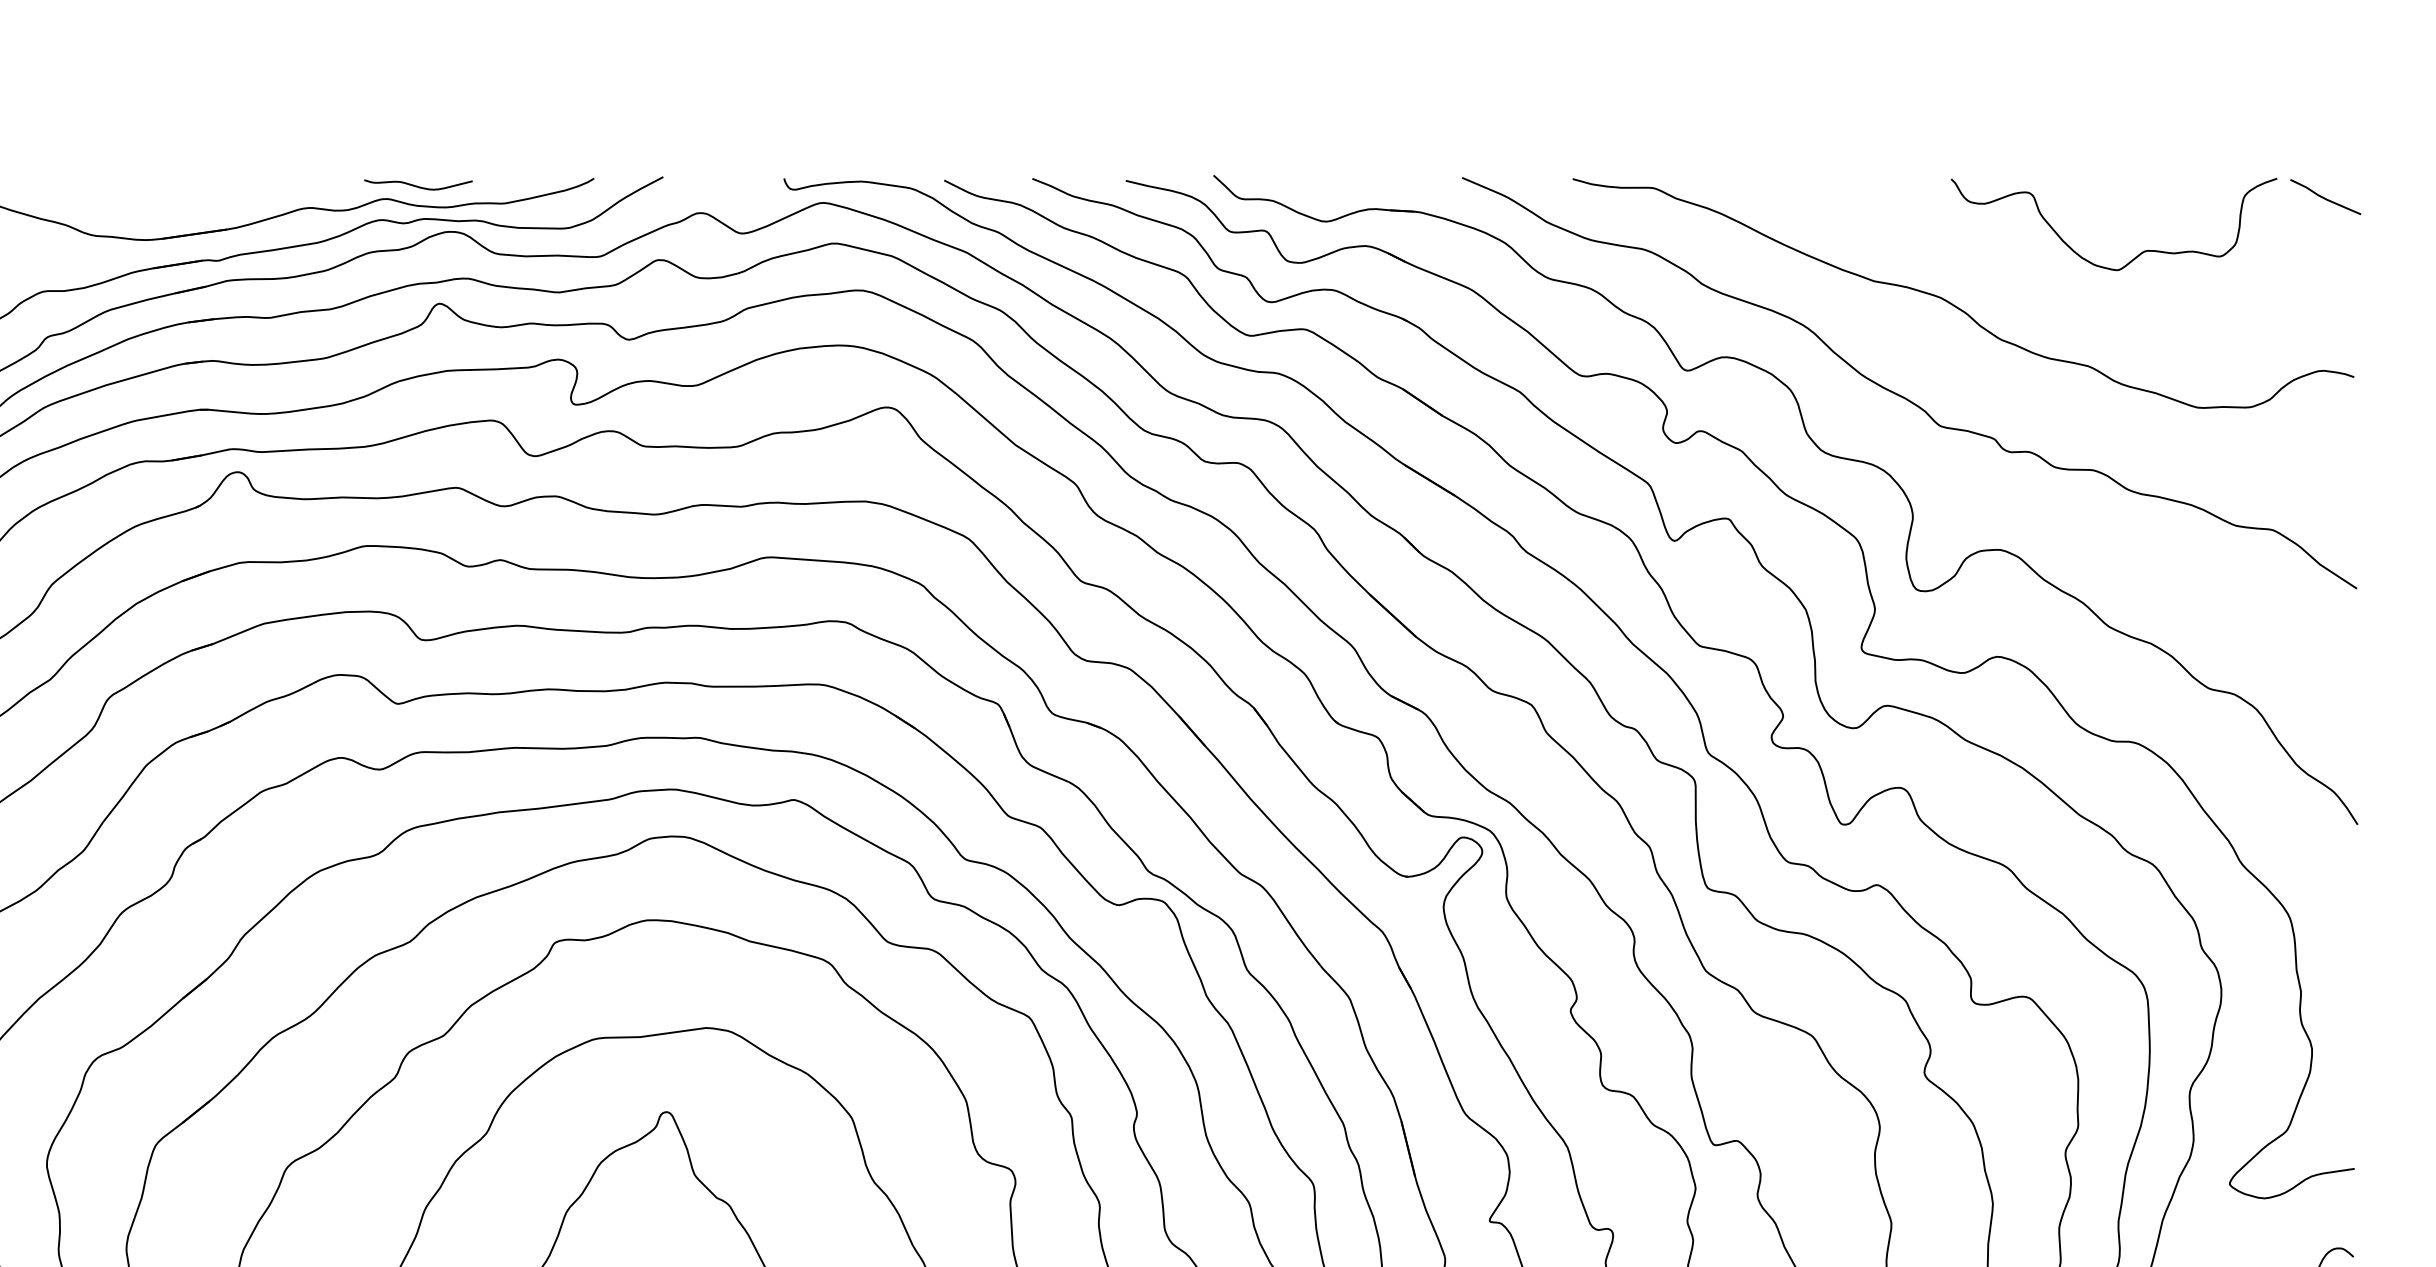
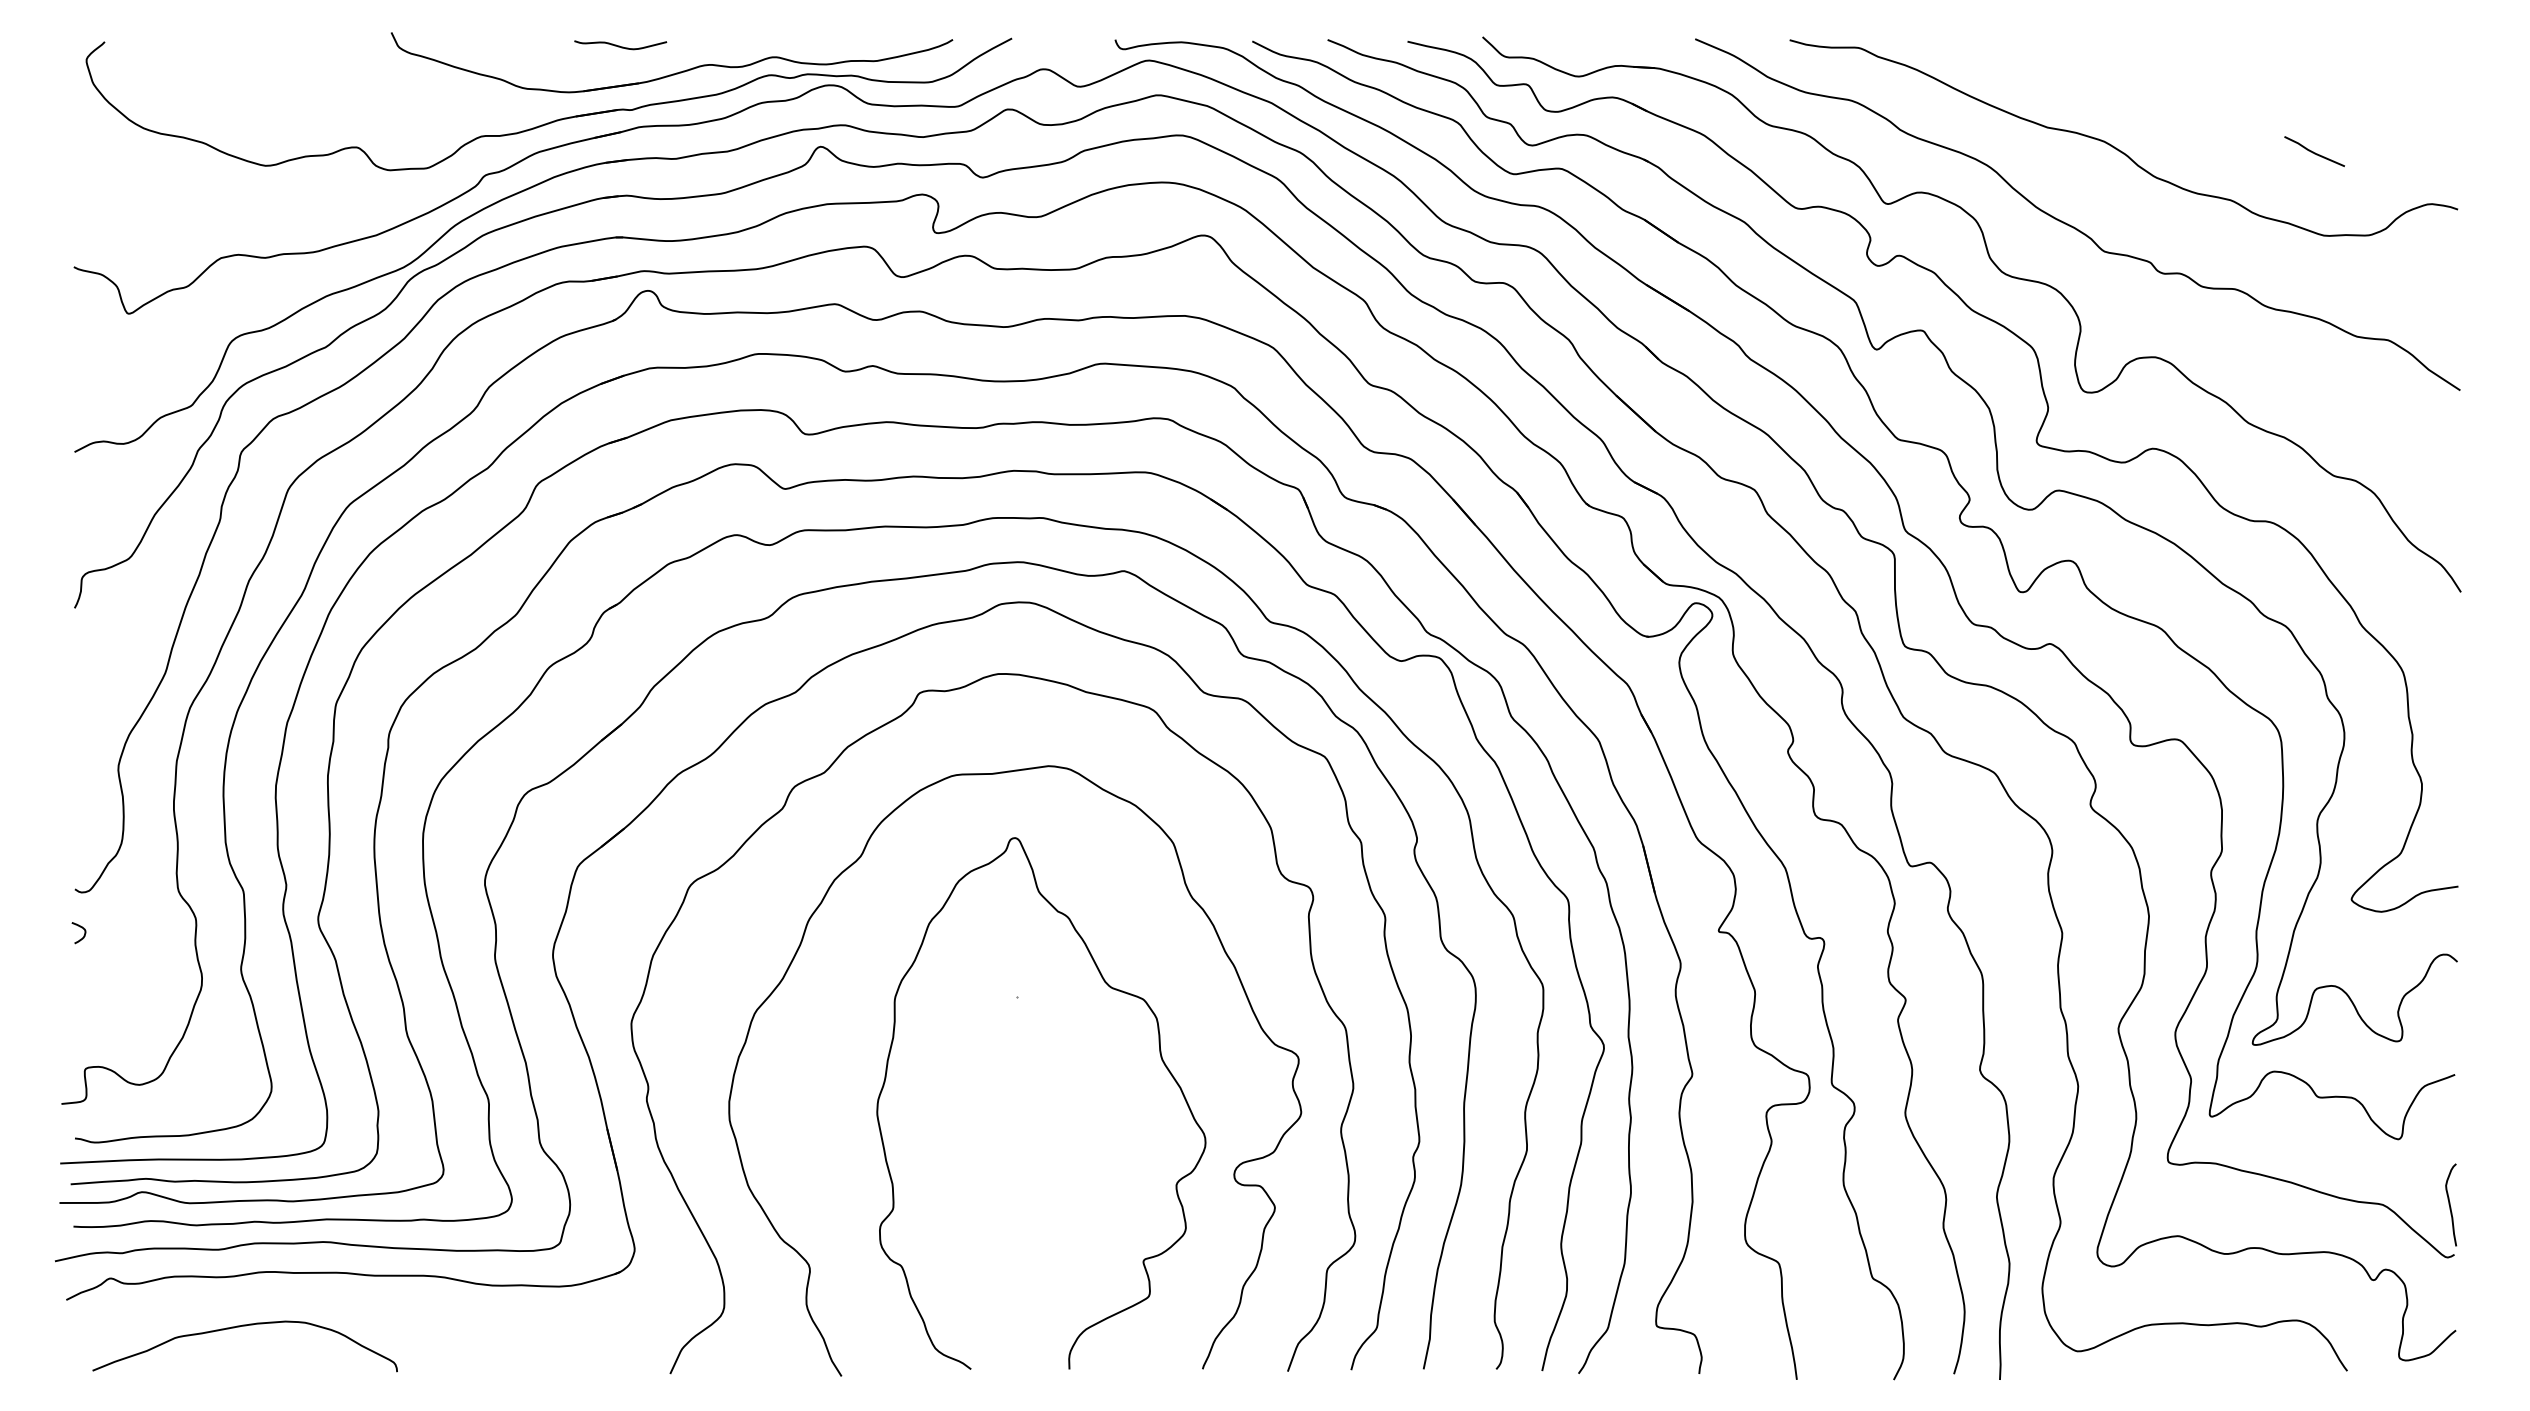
curve: (417, 185) -> (619, 45), moved
line: (2324, 196) -> (2313, 151), moved
curve: (2134, 256) -> (2270, 106), removed

